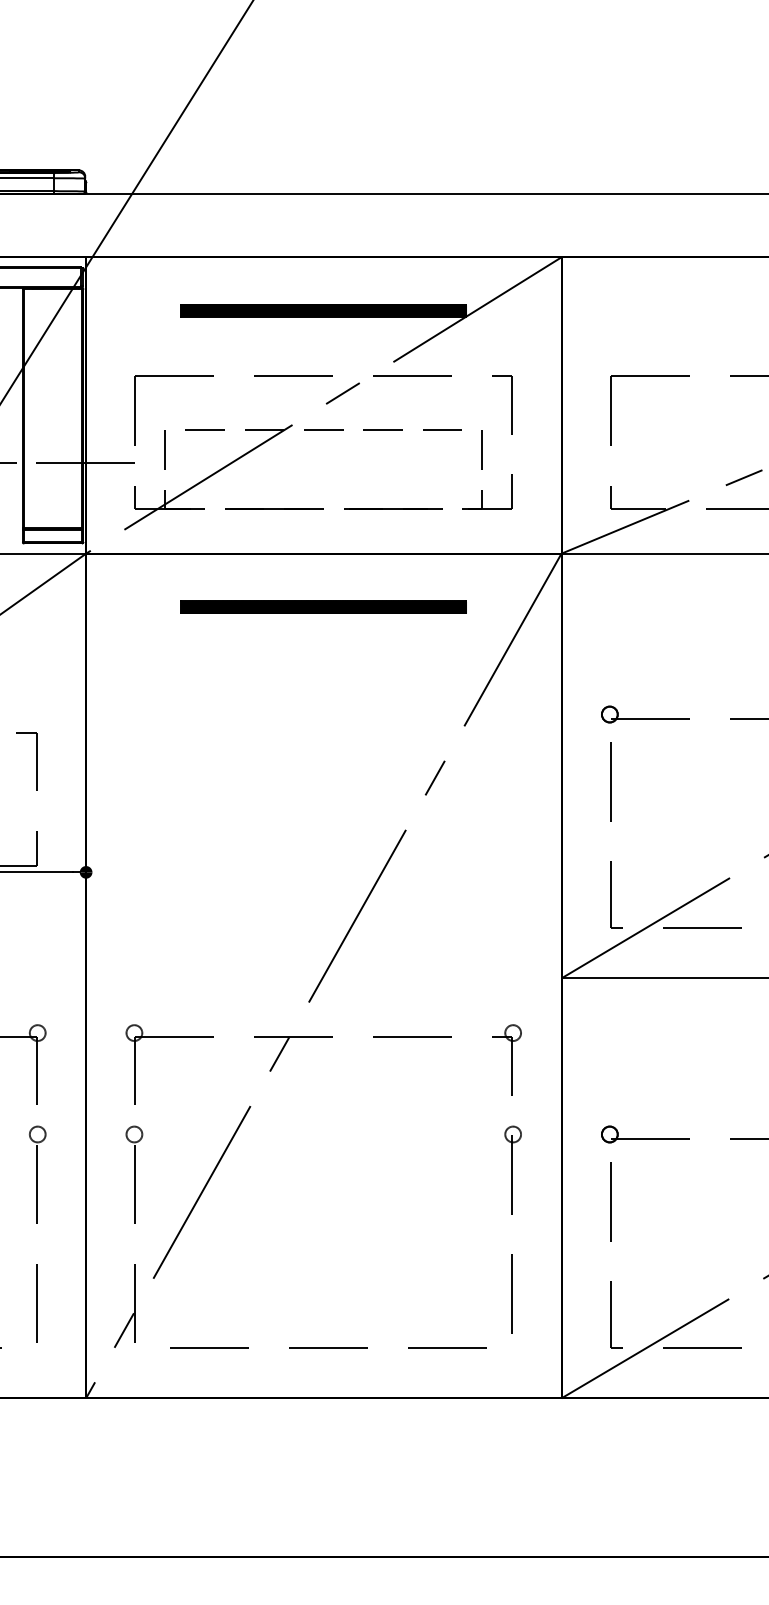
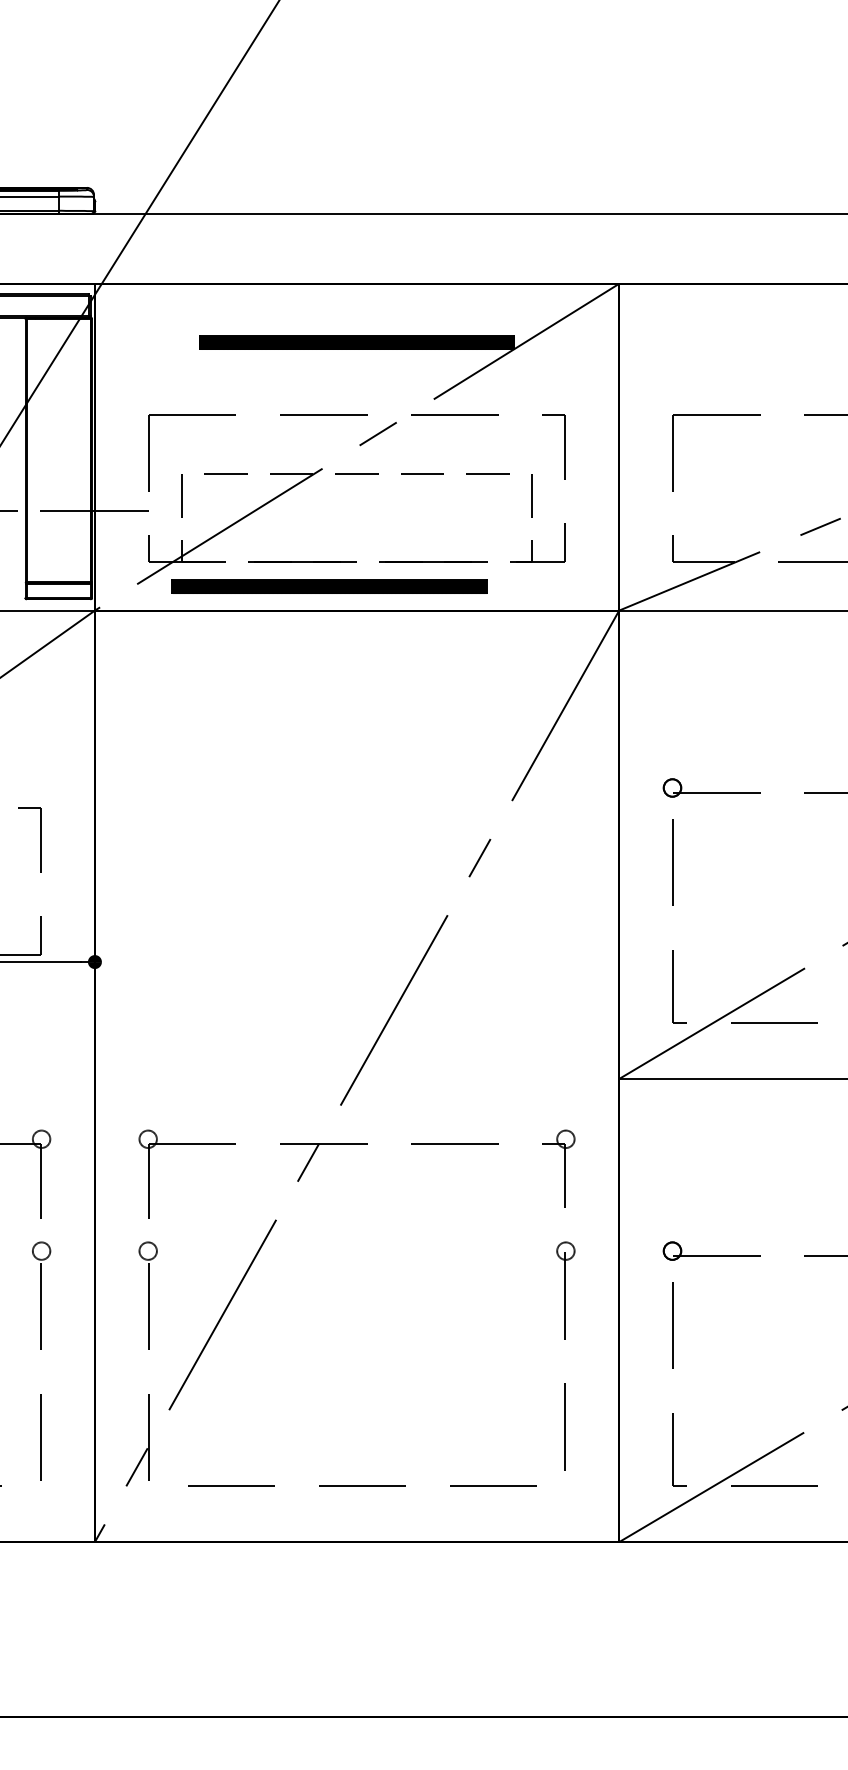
part: (323, 606) -> (329, 586), moved

